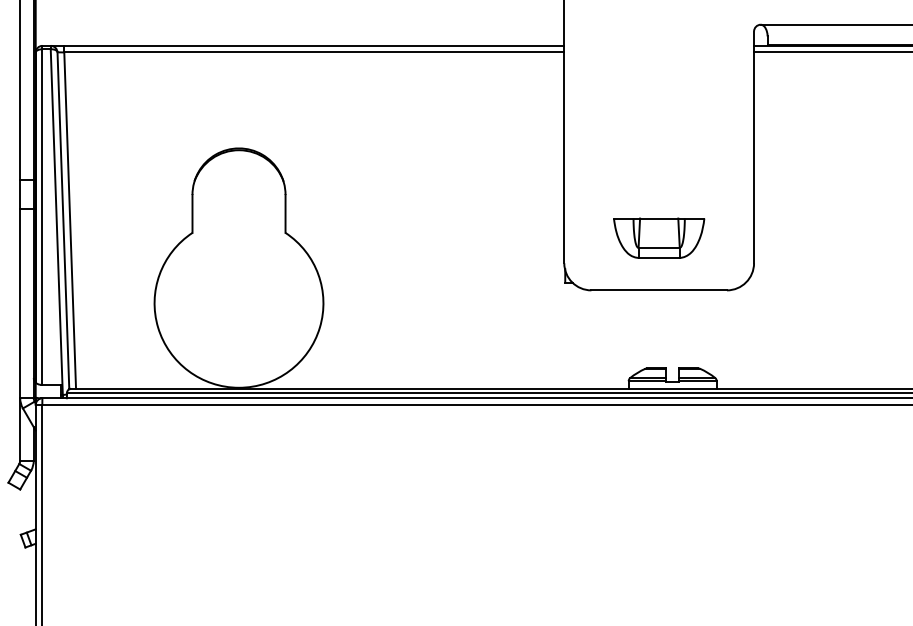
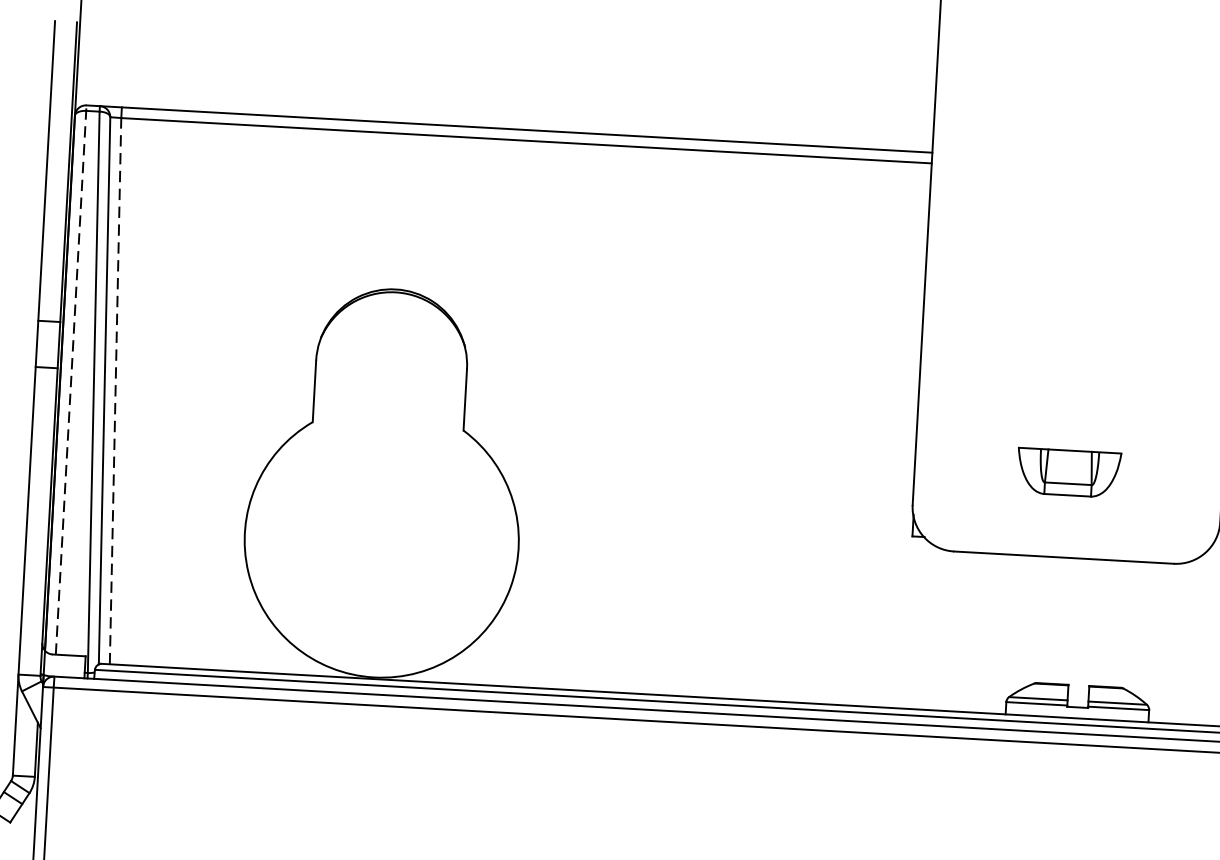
line: (42, 214) -> (71, 378), solid -> dashed
line: (70, 220) -> (116, 391), solid -> dashed
part: (659, 237) -> (1069, 471), size x0.7

